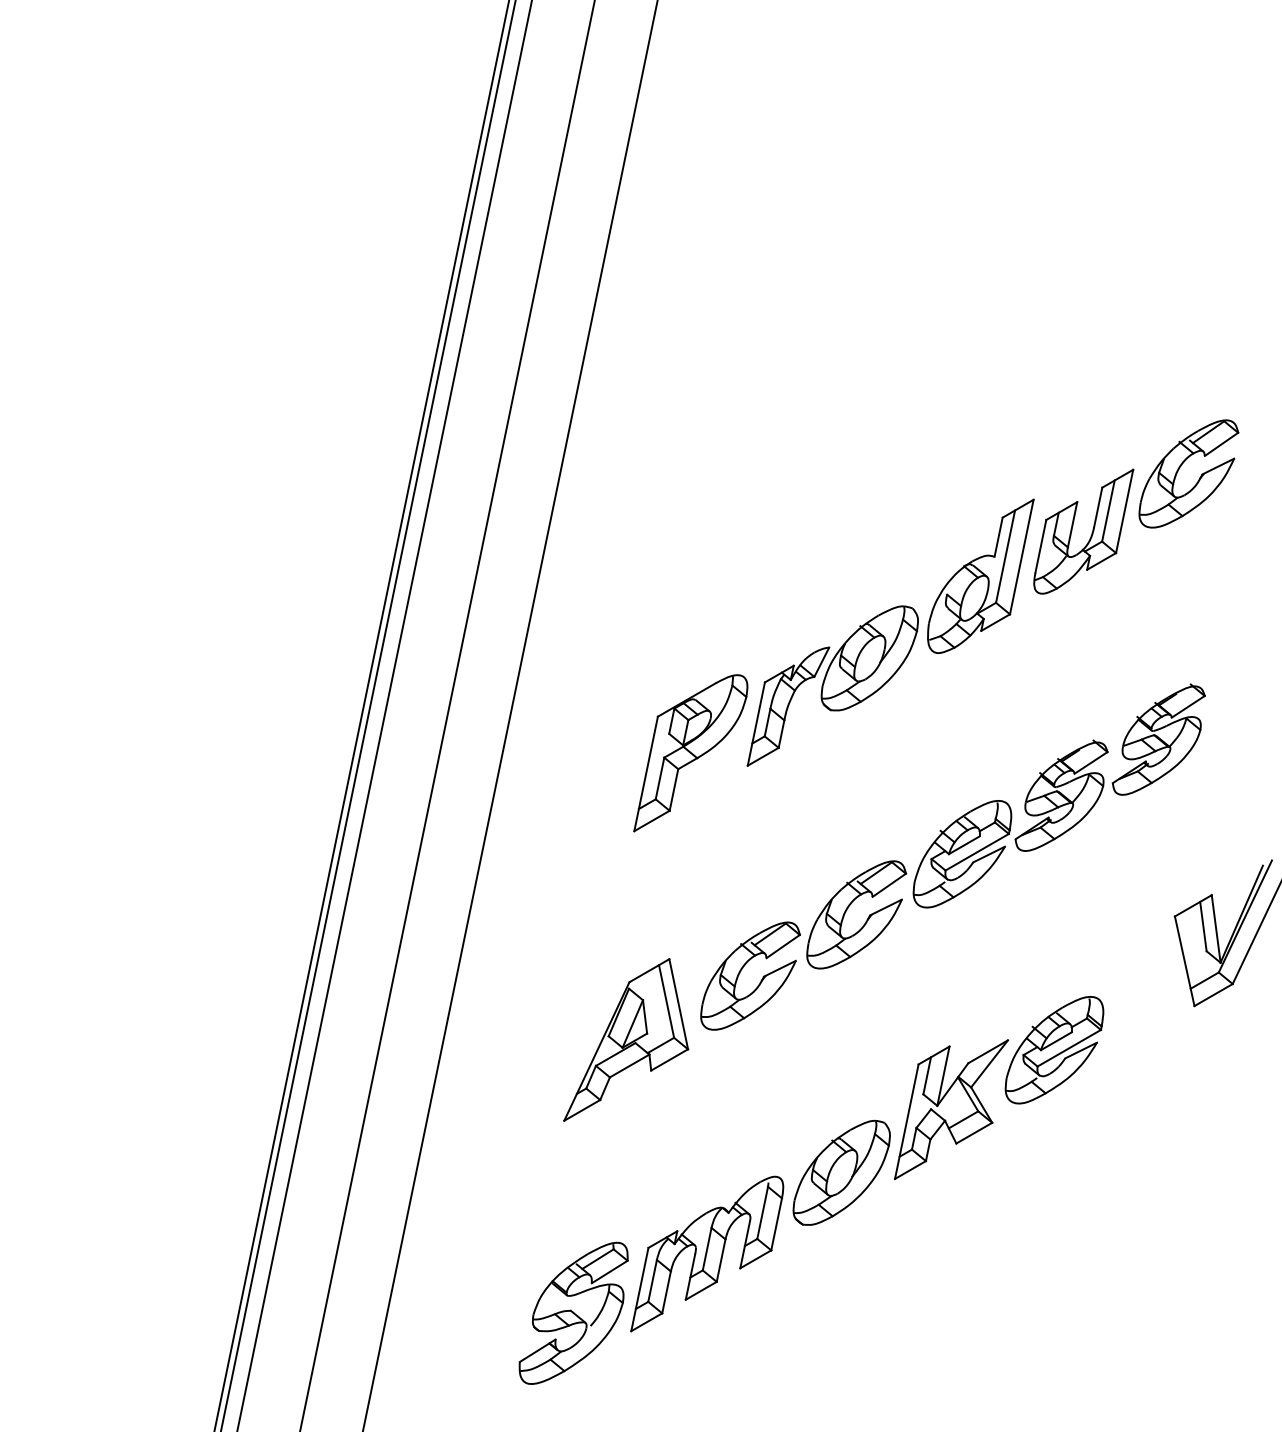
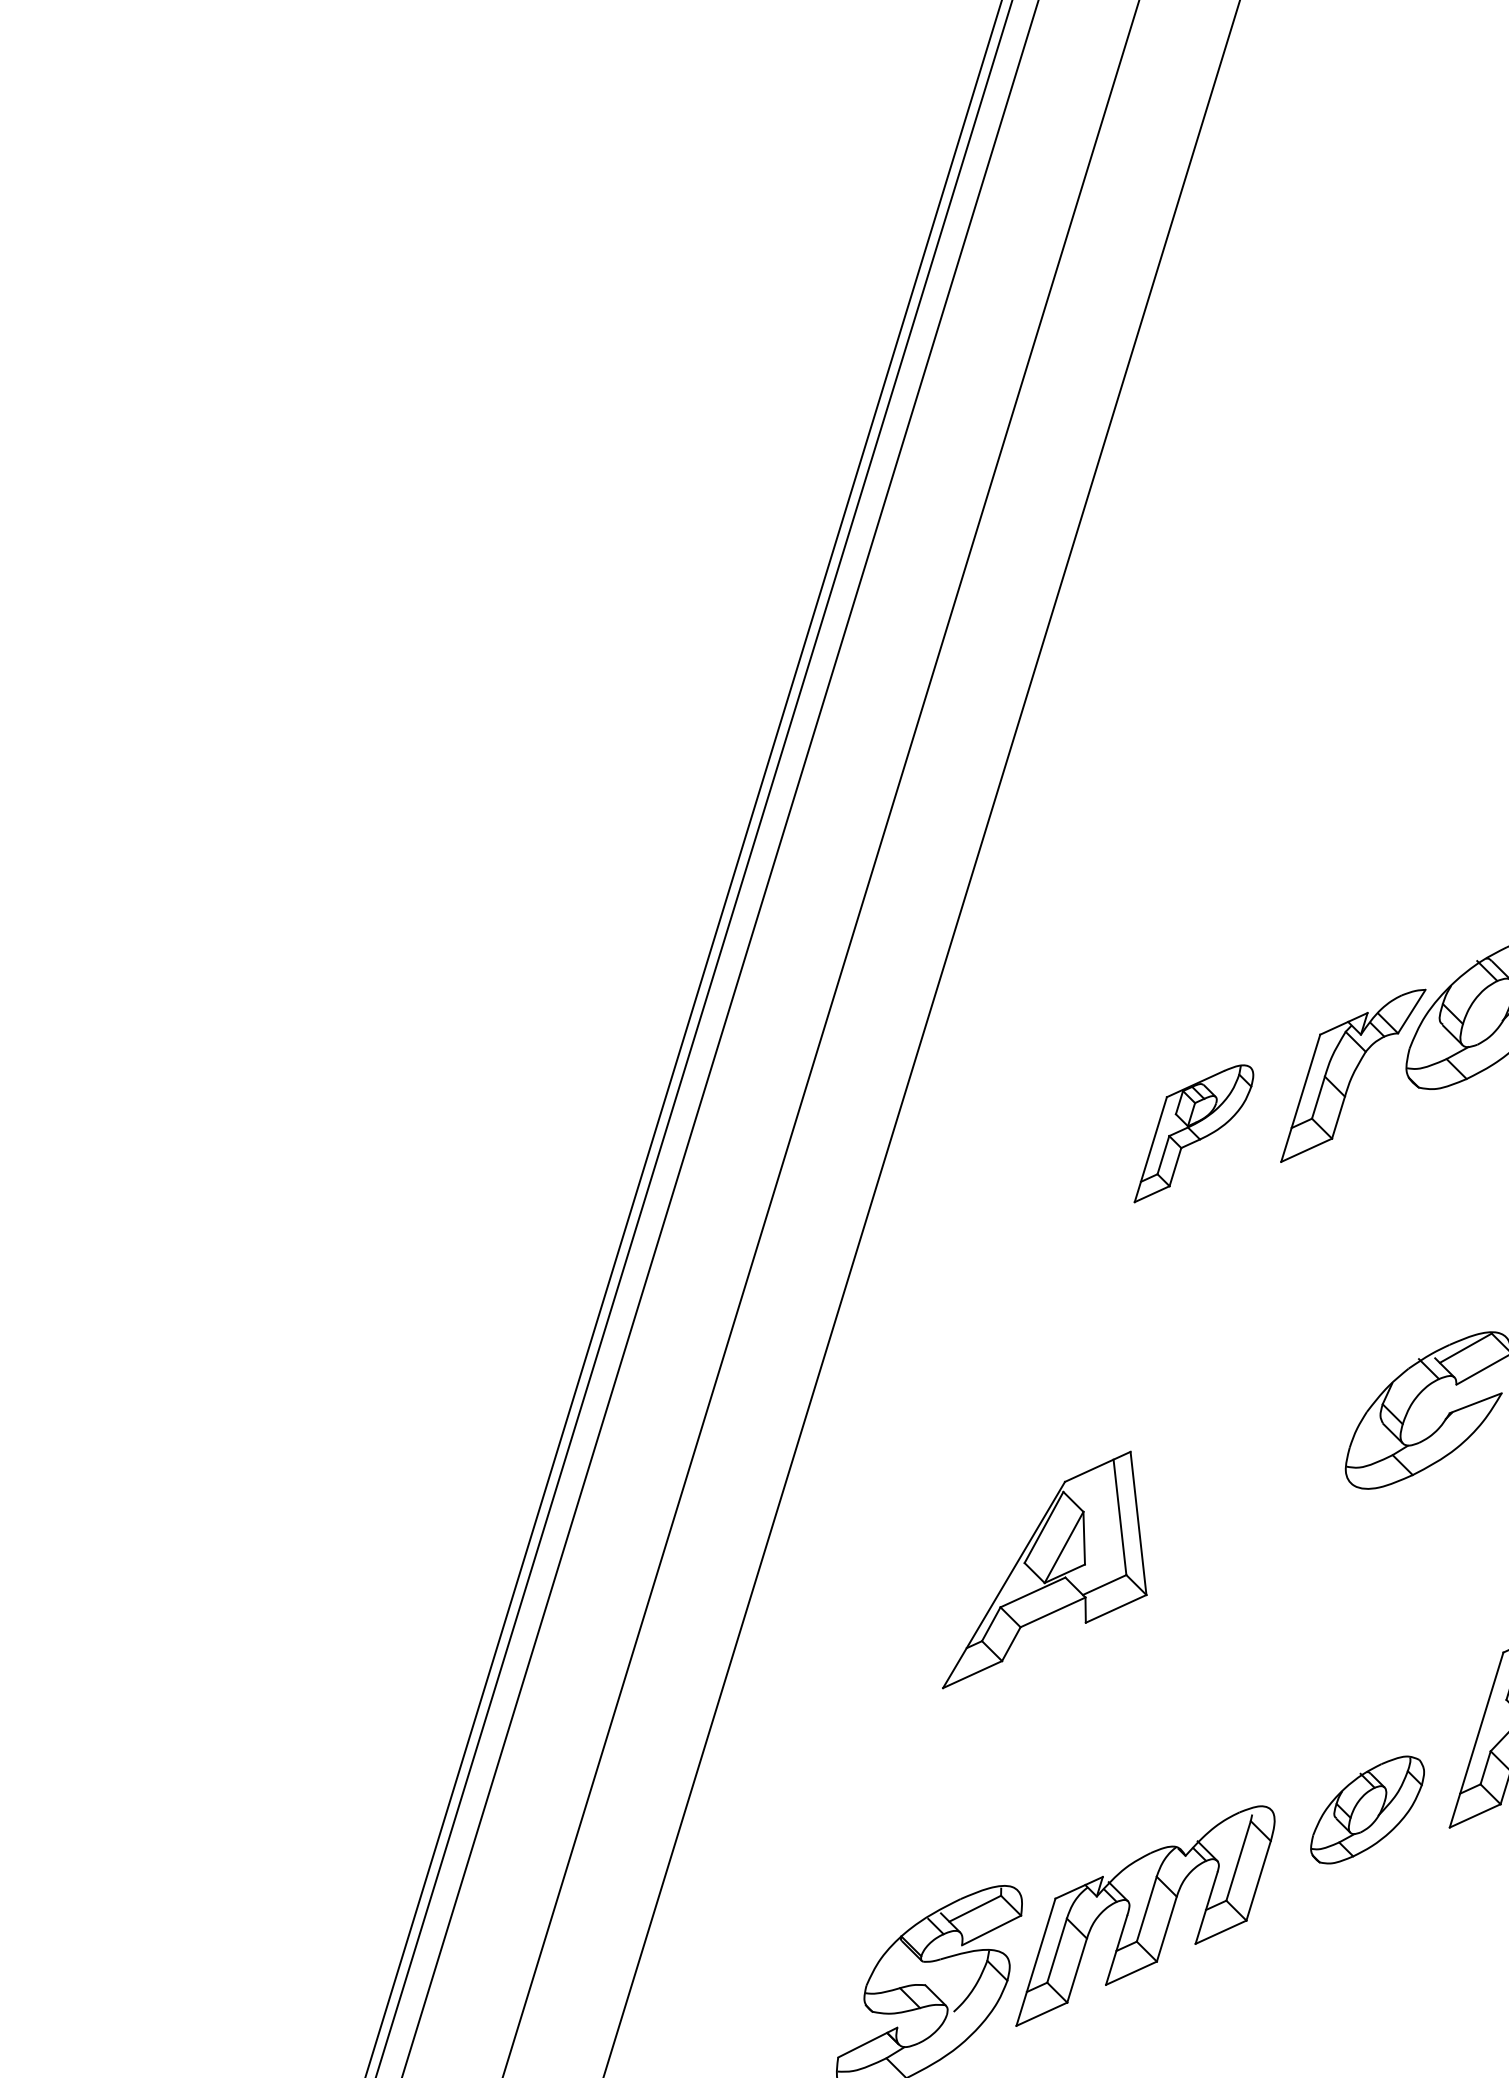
part: (690, 753) -> (1193, 1134), size x0.6
part: (741, 971) -> (1241, 1481), removed
part: (841, 1172) -> (1367, 1809), size x0.7

